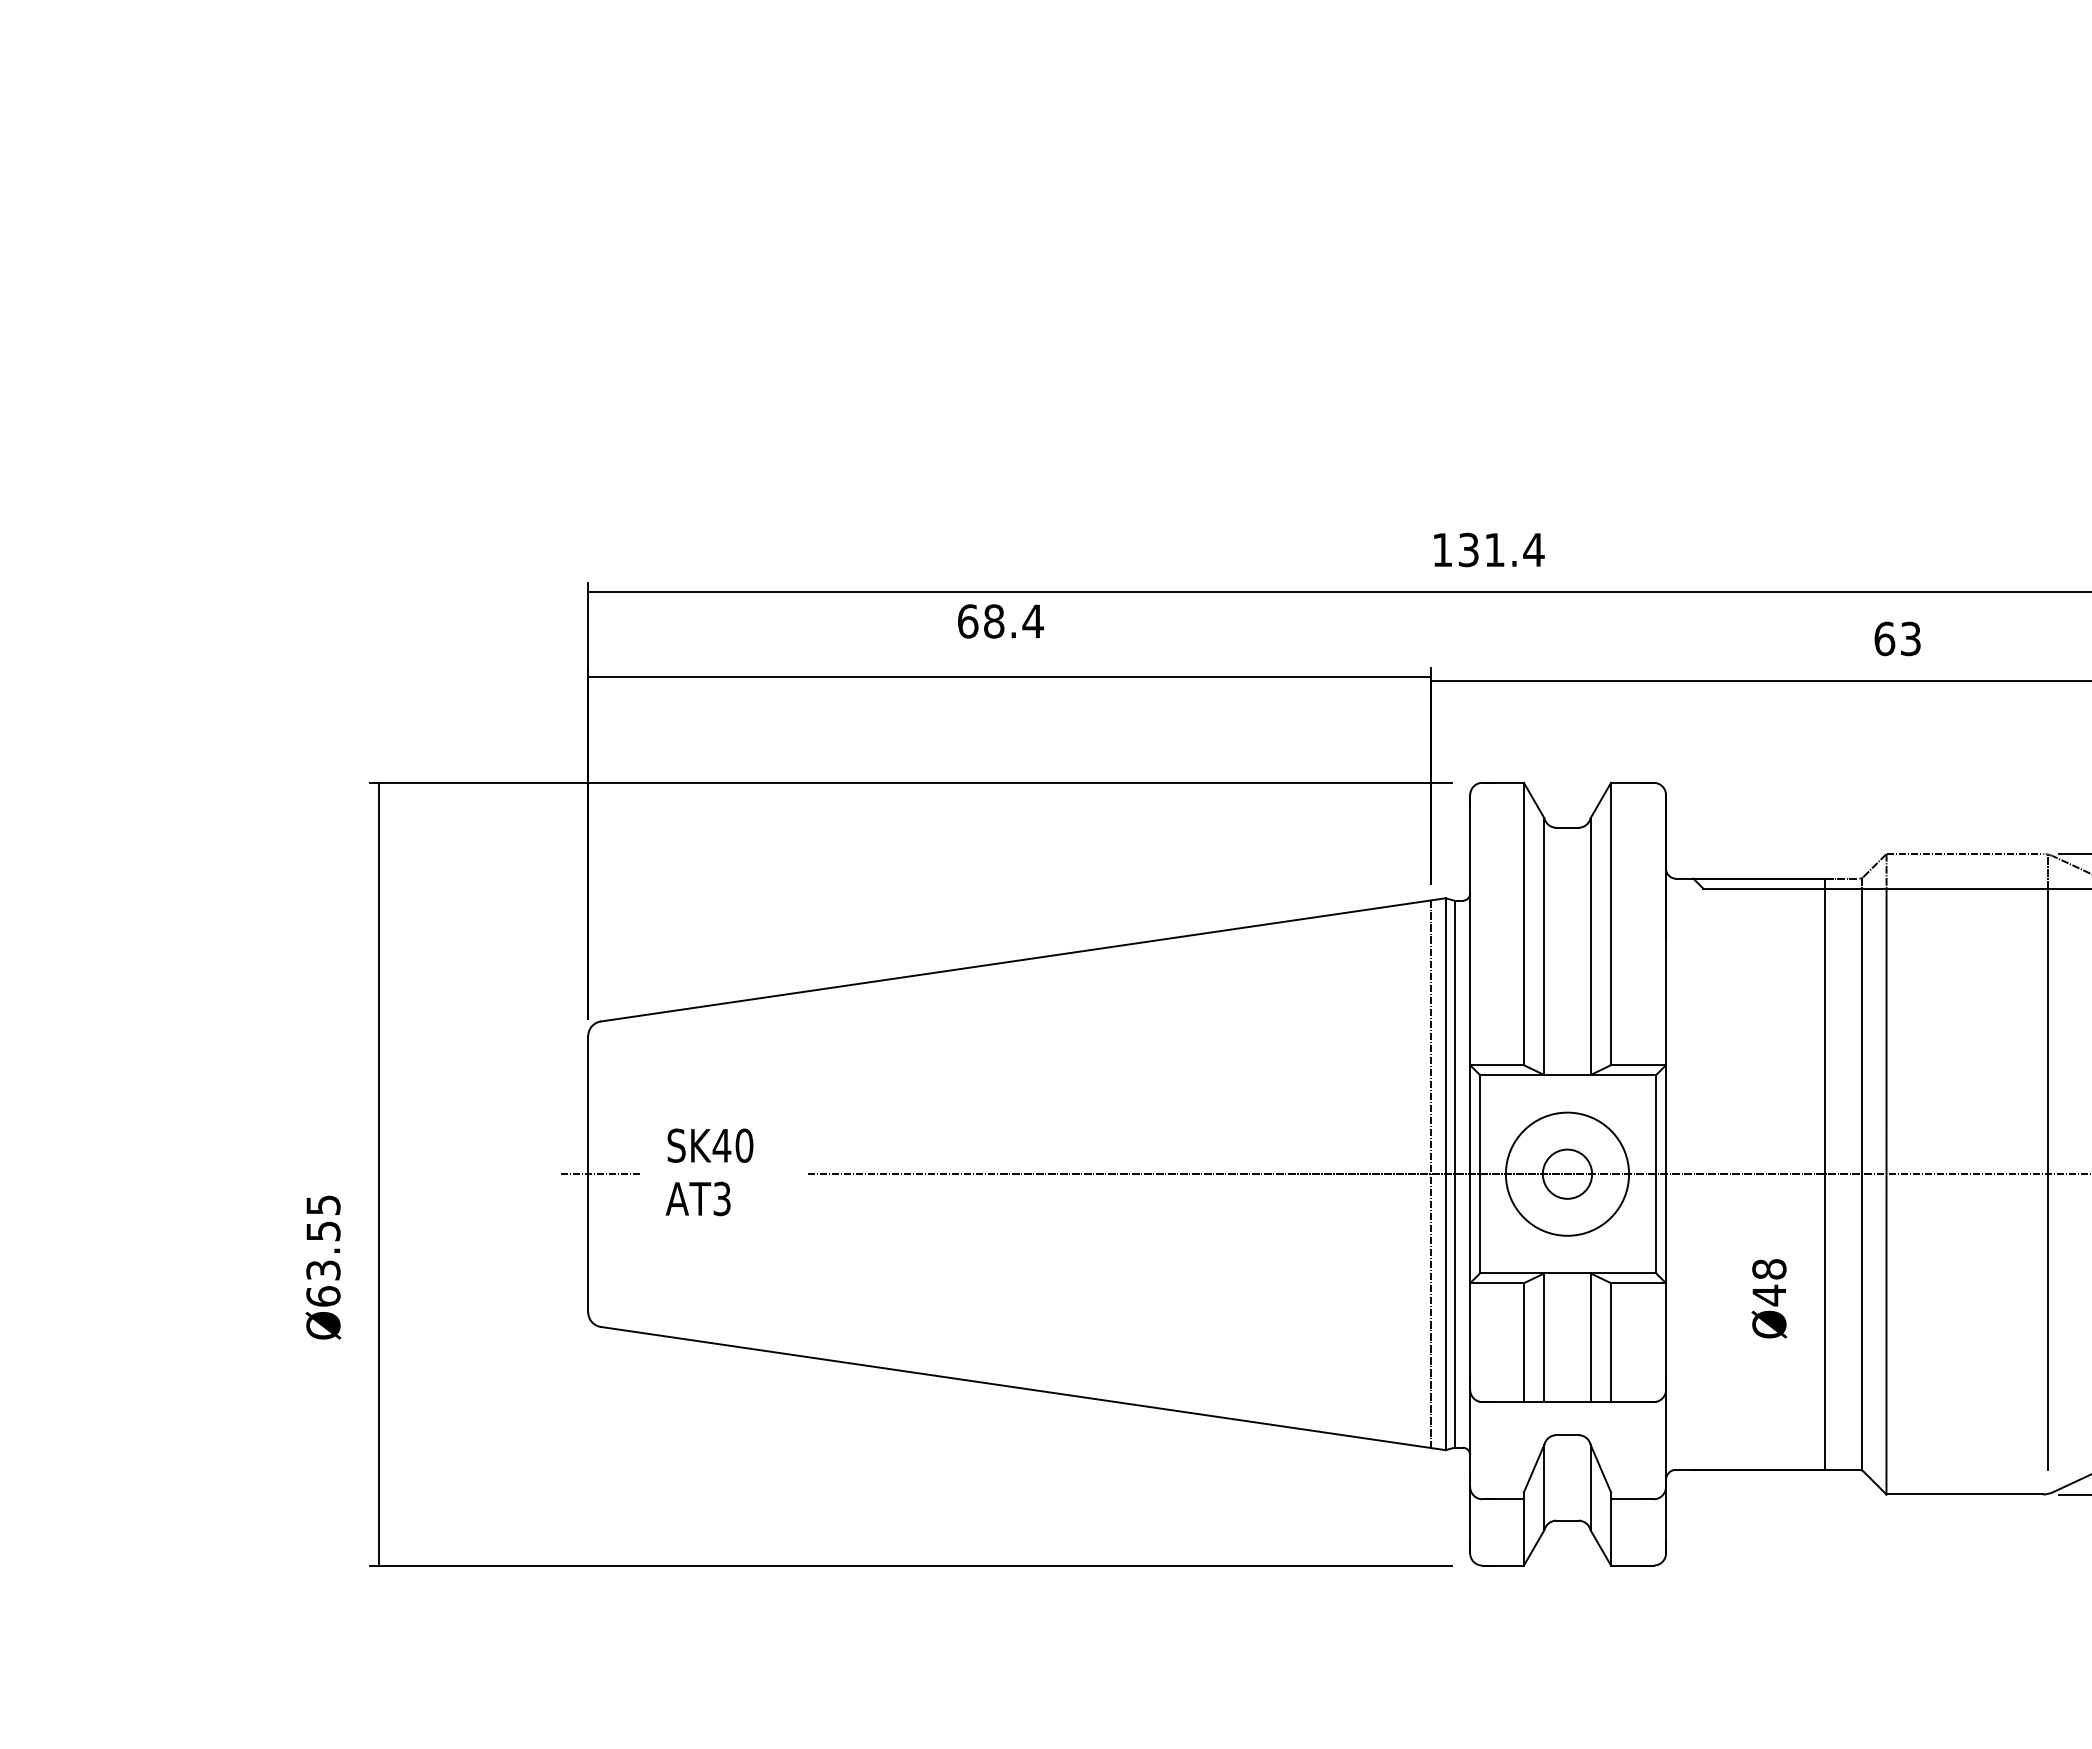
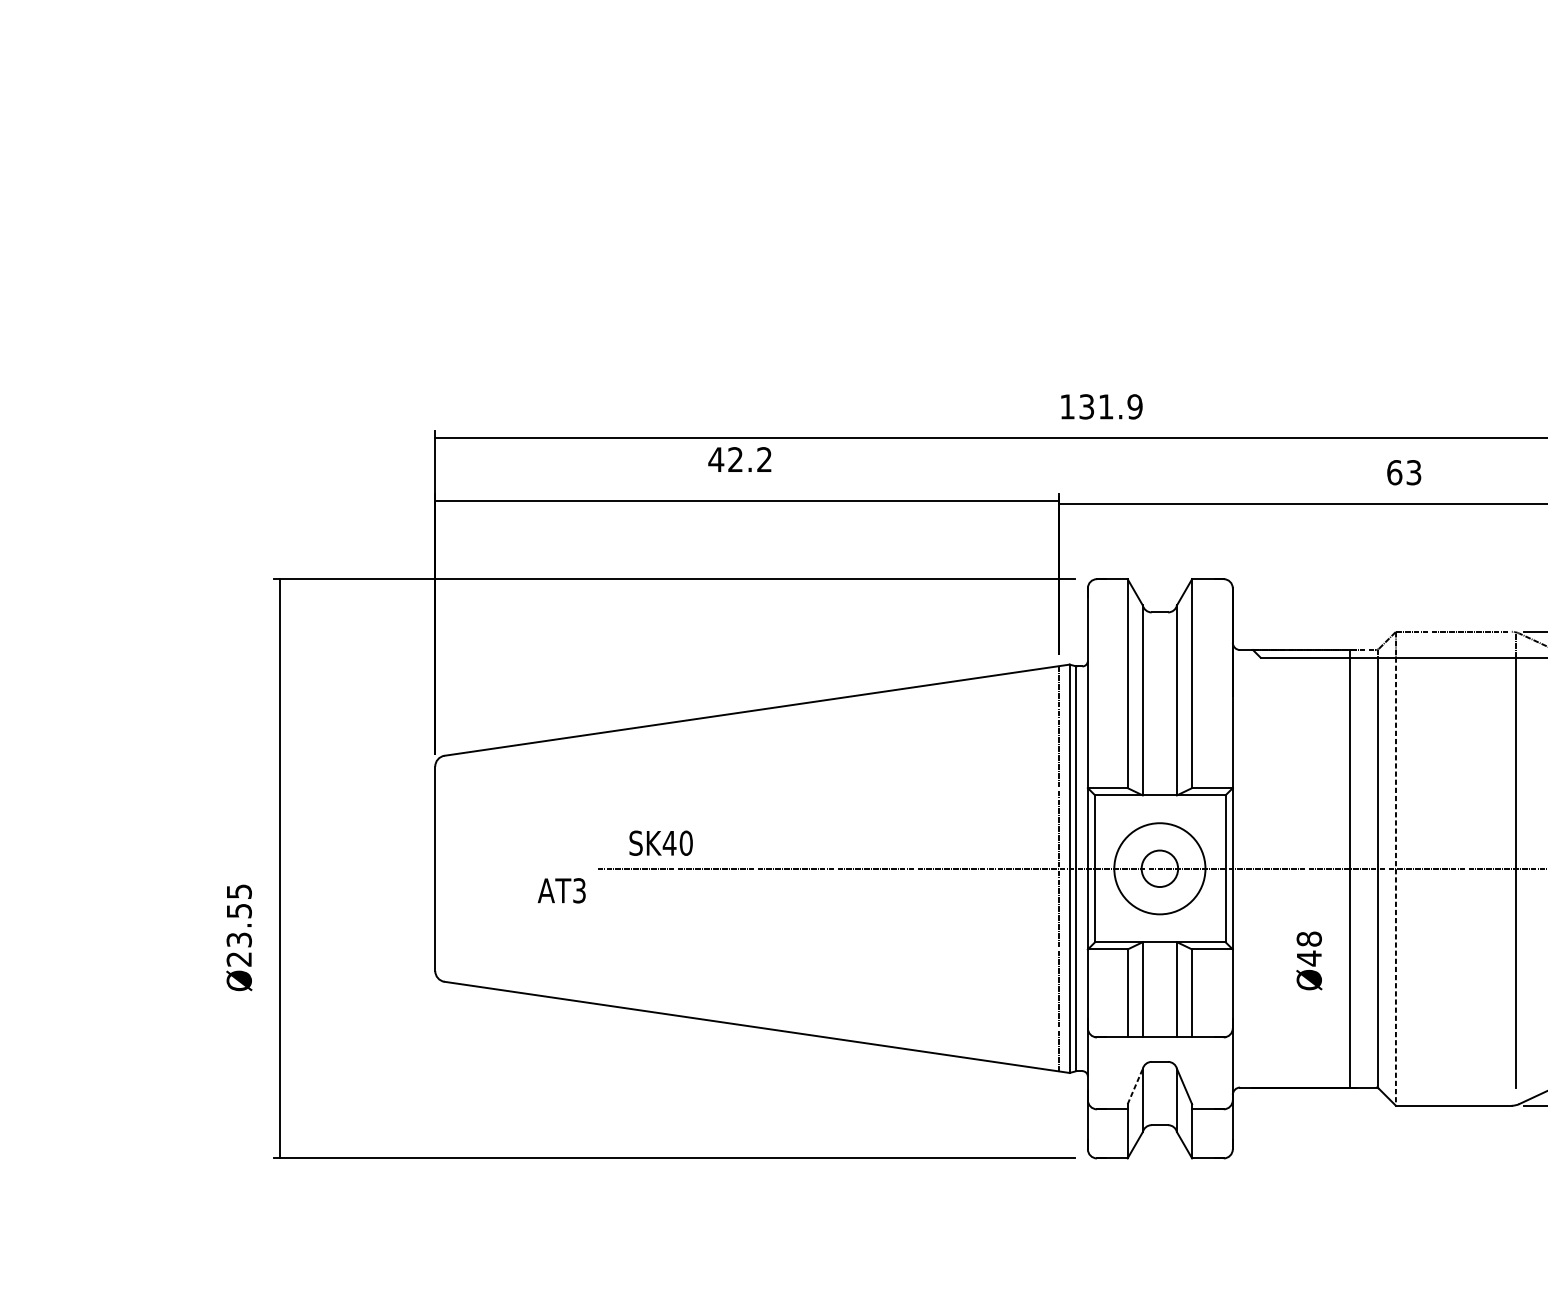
text: (1533, 549) -> (1134, 406), 131.4 -> 131.9
text: (1000, 621) -> (740, 459), 68.4 -> 42.2
text: (710, 1145) -> (661, 843), moved
line: (599, 1174) -> (443, 869), removed
line: (1886, 1191) -> (1395, 881), solid -> dashed
text: (697, 1198) -> (561, 890), moved
text: (323, 1296) -> (239, 959), Ø63.55 -> Ø23.55
line: (1534, 1468) -> (1135, 1086), solid -> dashed

